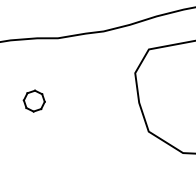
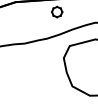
part: (34, 101) -> (15, 75), removed

